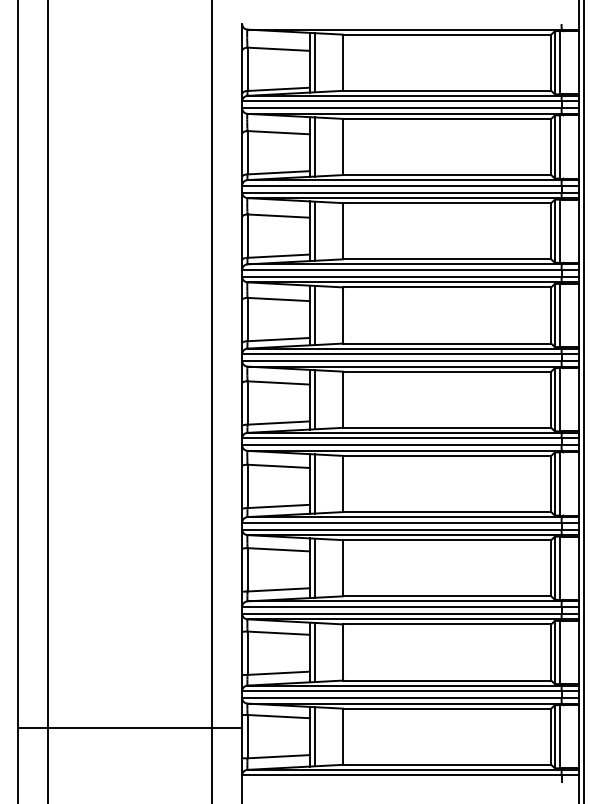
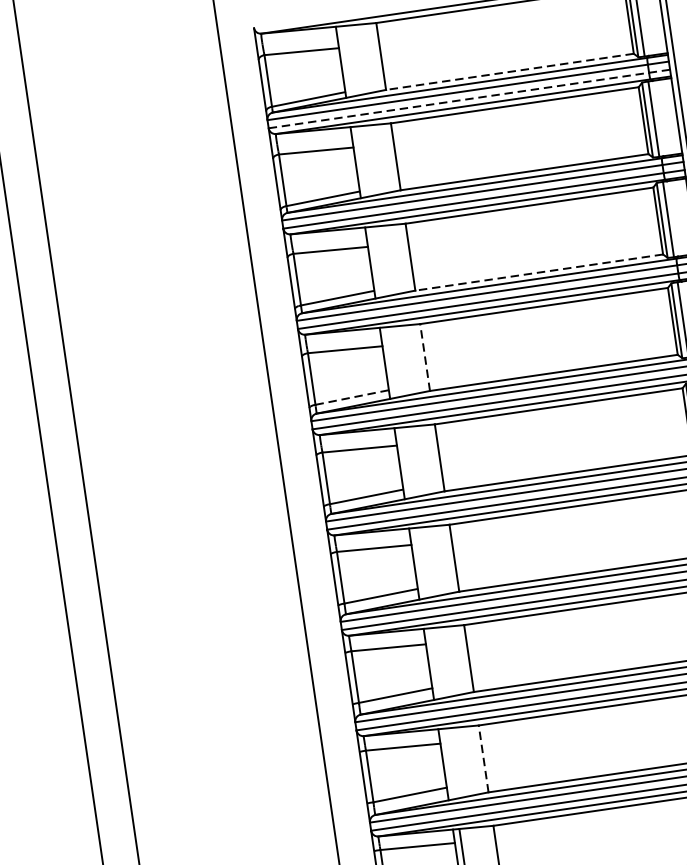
line: (314, 62) -> (346, 61), removed
line: (447, 90) -> (510, 71), solid -> dashed
line: (411, 108) -> (470, 99), solid -> dashed
line: (314, 146) -> (361, 161), removed
line: (314, 230) -> (376, 261), removed
line: (447, 259) -> (539, 272), solid -> dashed
line: (314, 315) -> (390, 362), removed
line: (343, 315) -> (425, 357), solid -> dashed
line: (278, 339) -> (352, 397), solid -> dashed
line: (314, 399) -> (405, 462), removed
line: (314, 483) -> (419, 562), removed
line: (314, 567) -> (434, 662), removed
line: (314, 652) -> (449, 763), removed
line: (343, 652) -> (483, 758), solid -> dashed

